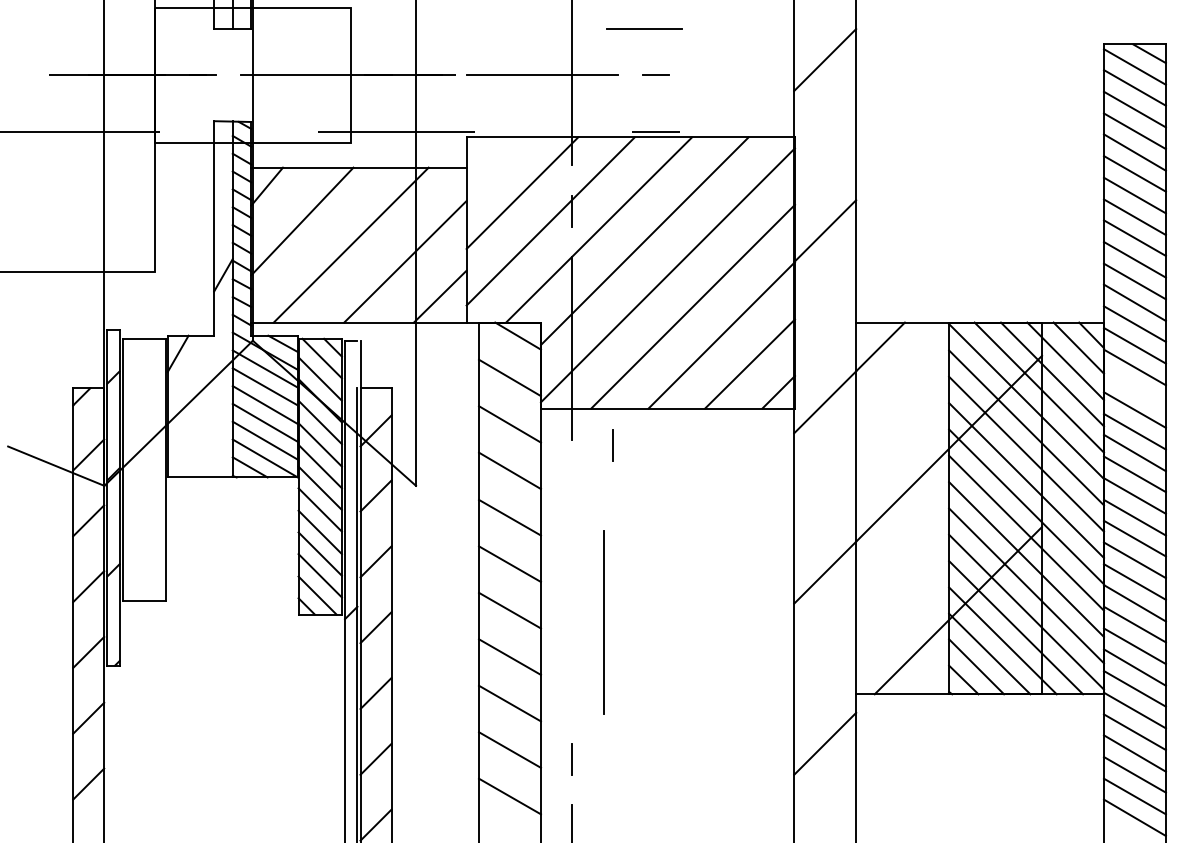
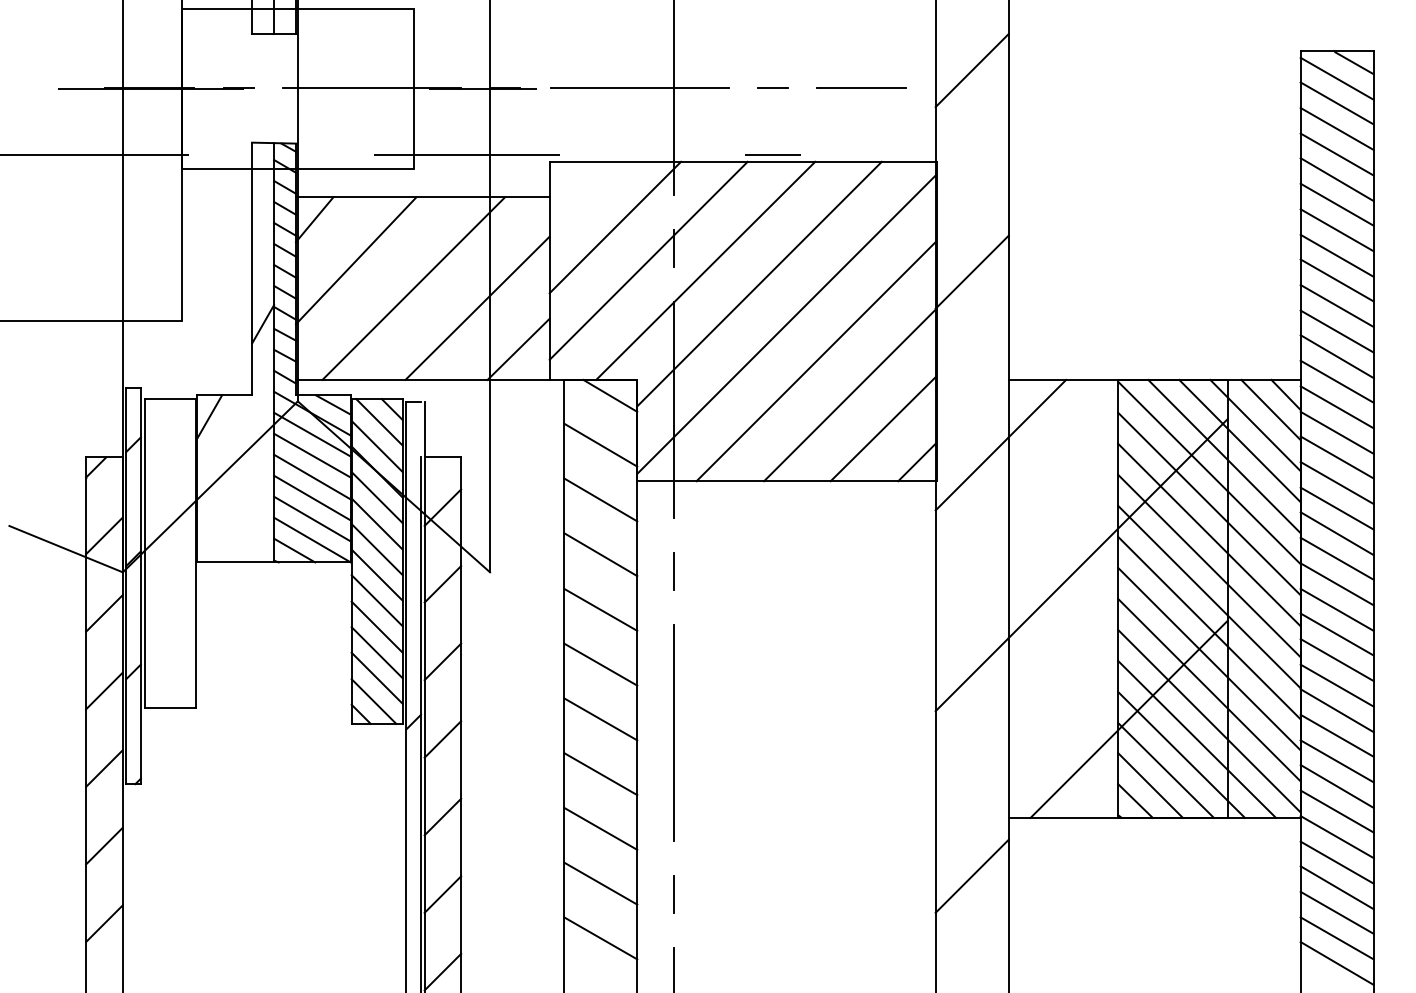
line: (644, 28) -> (861, 87), moved
line: (1134, 388) -> (1336, 457), added
line: (612, 445) -> (673, 571), moved
line: (603, 622) -> (673, 733), moved

